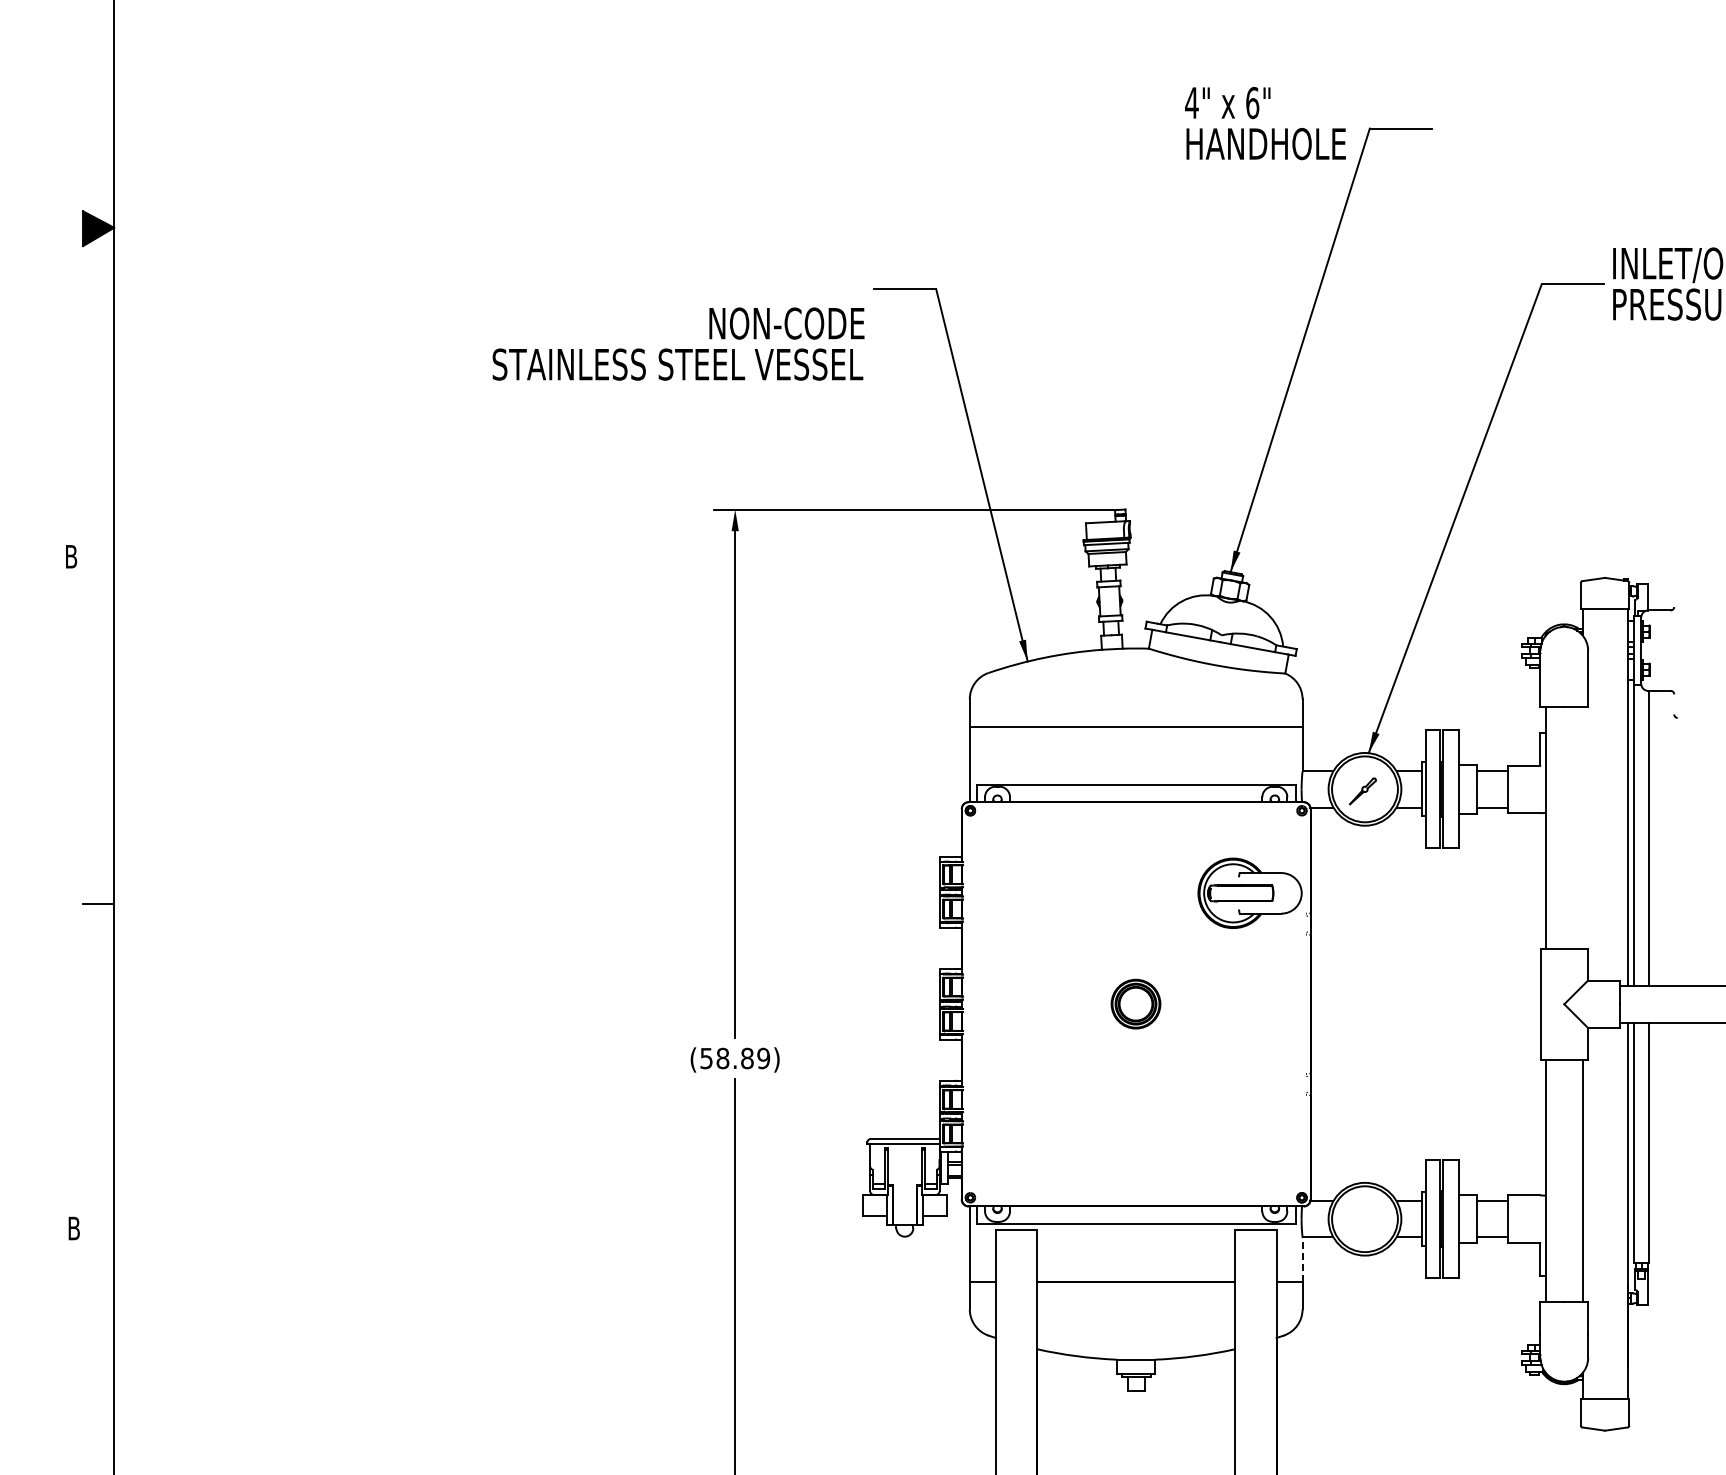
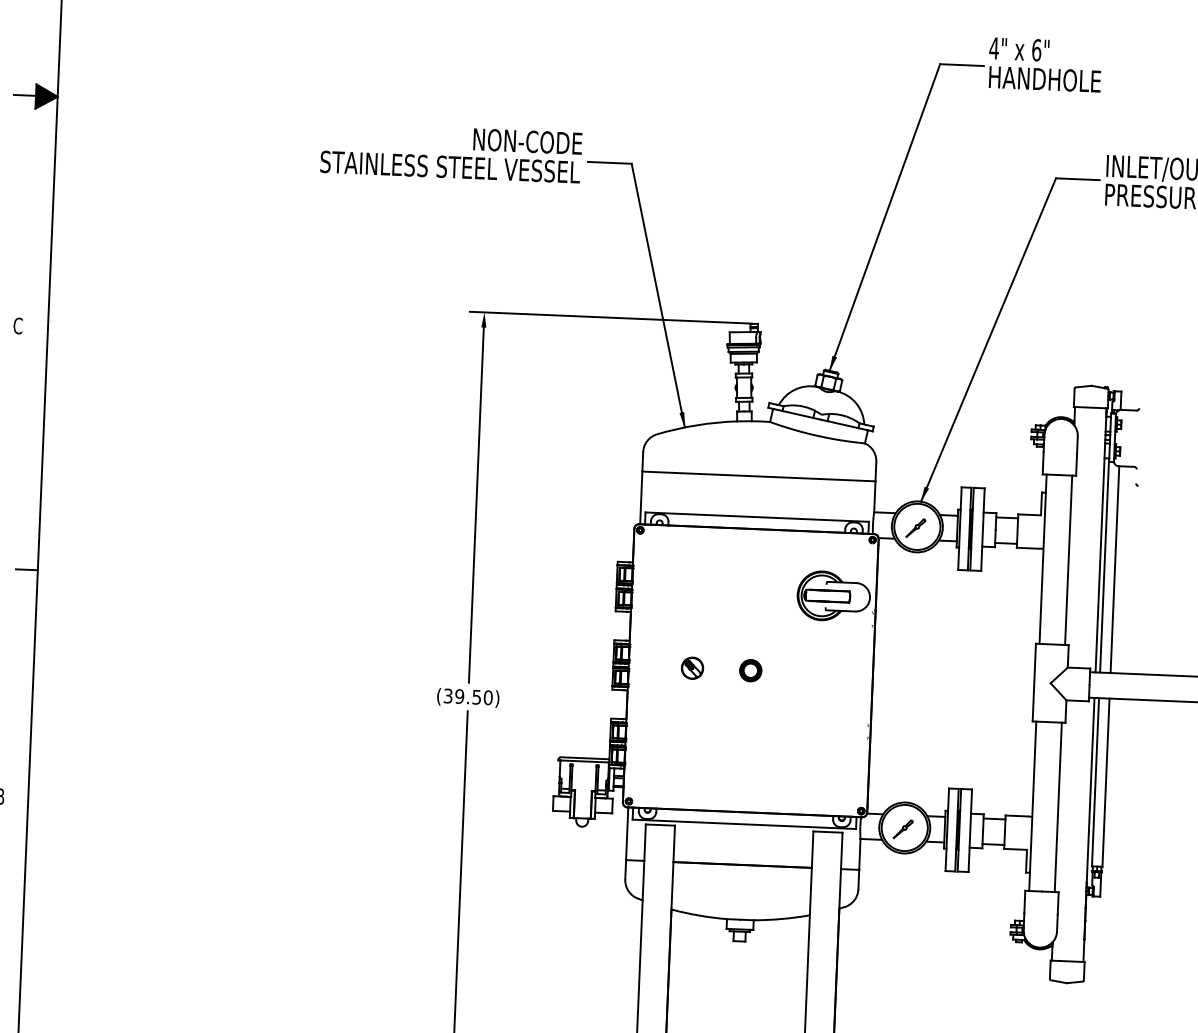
text: (1265, 123) -> (1045, 65), moved
line: (67, 227) -> (25, 95), added
text: (678, 343) -> (451, 152), moved
text: (71, 556) -> (18, 325), B -> C
line: (1582, 827) -> (1068, 559), added
part: (1052, 1004) -> (692, 668), added
part: (1136, 1004) -> (751, 670), size x0.62
text: (735, 1058) -> (468, 696), (58.89) -> (39.50)
part: (1362, 1221) -> (902, 829), added
line: (1302, 1259) -> (859, 854), dashed -> solid

